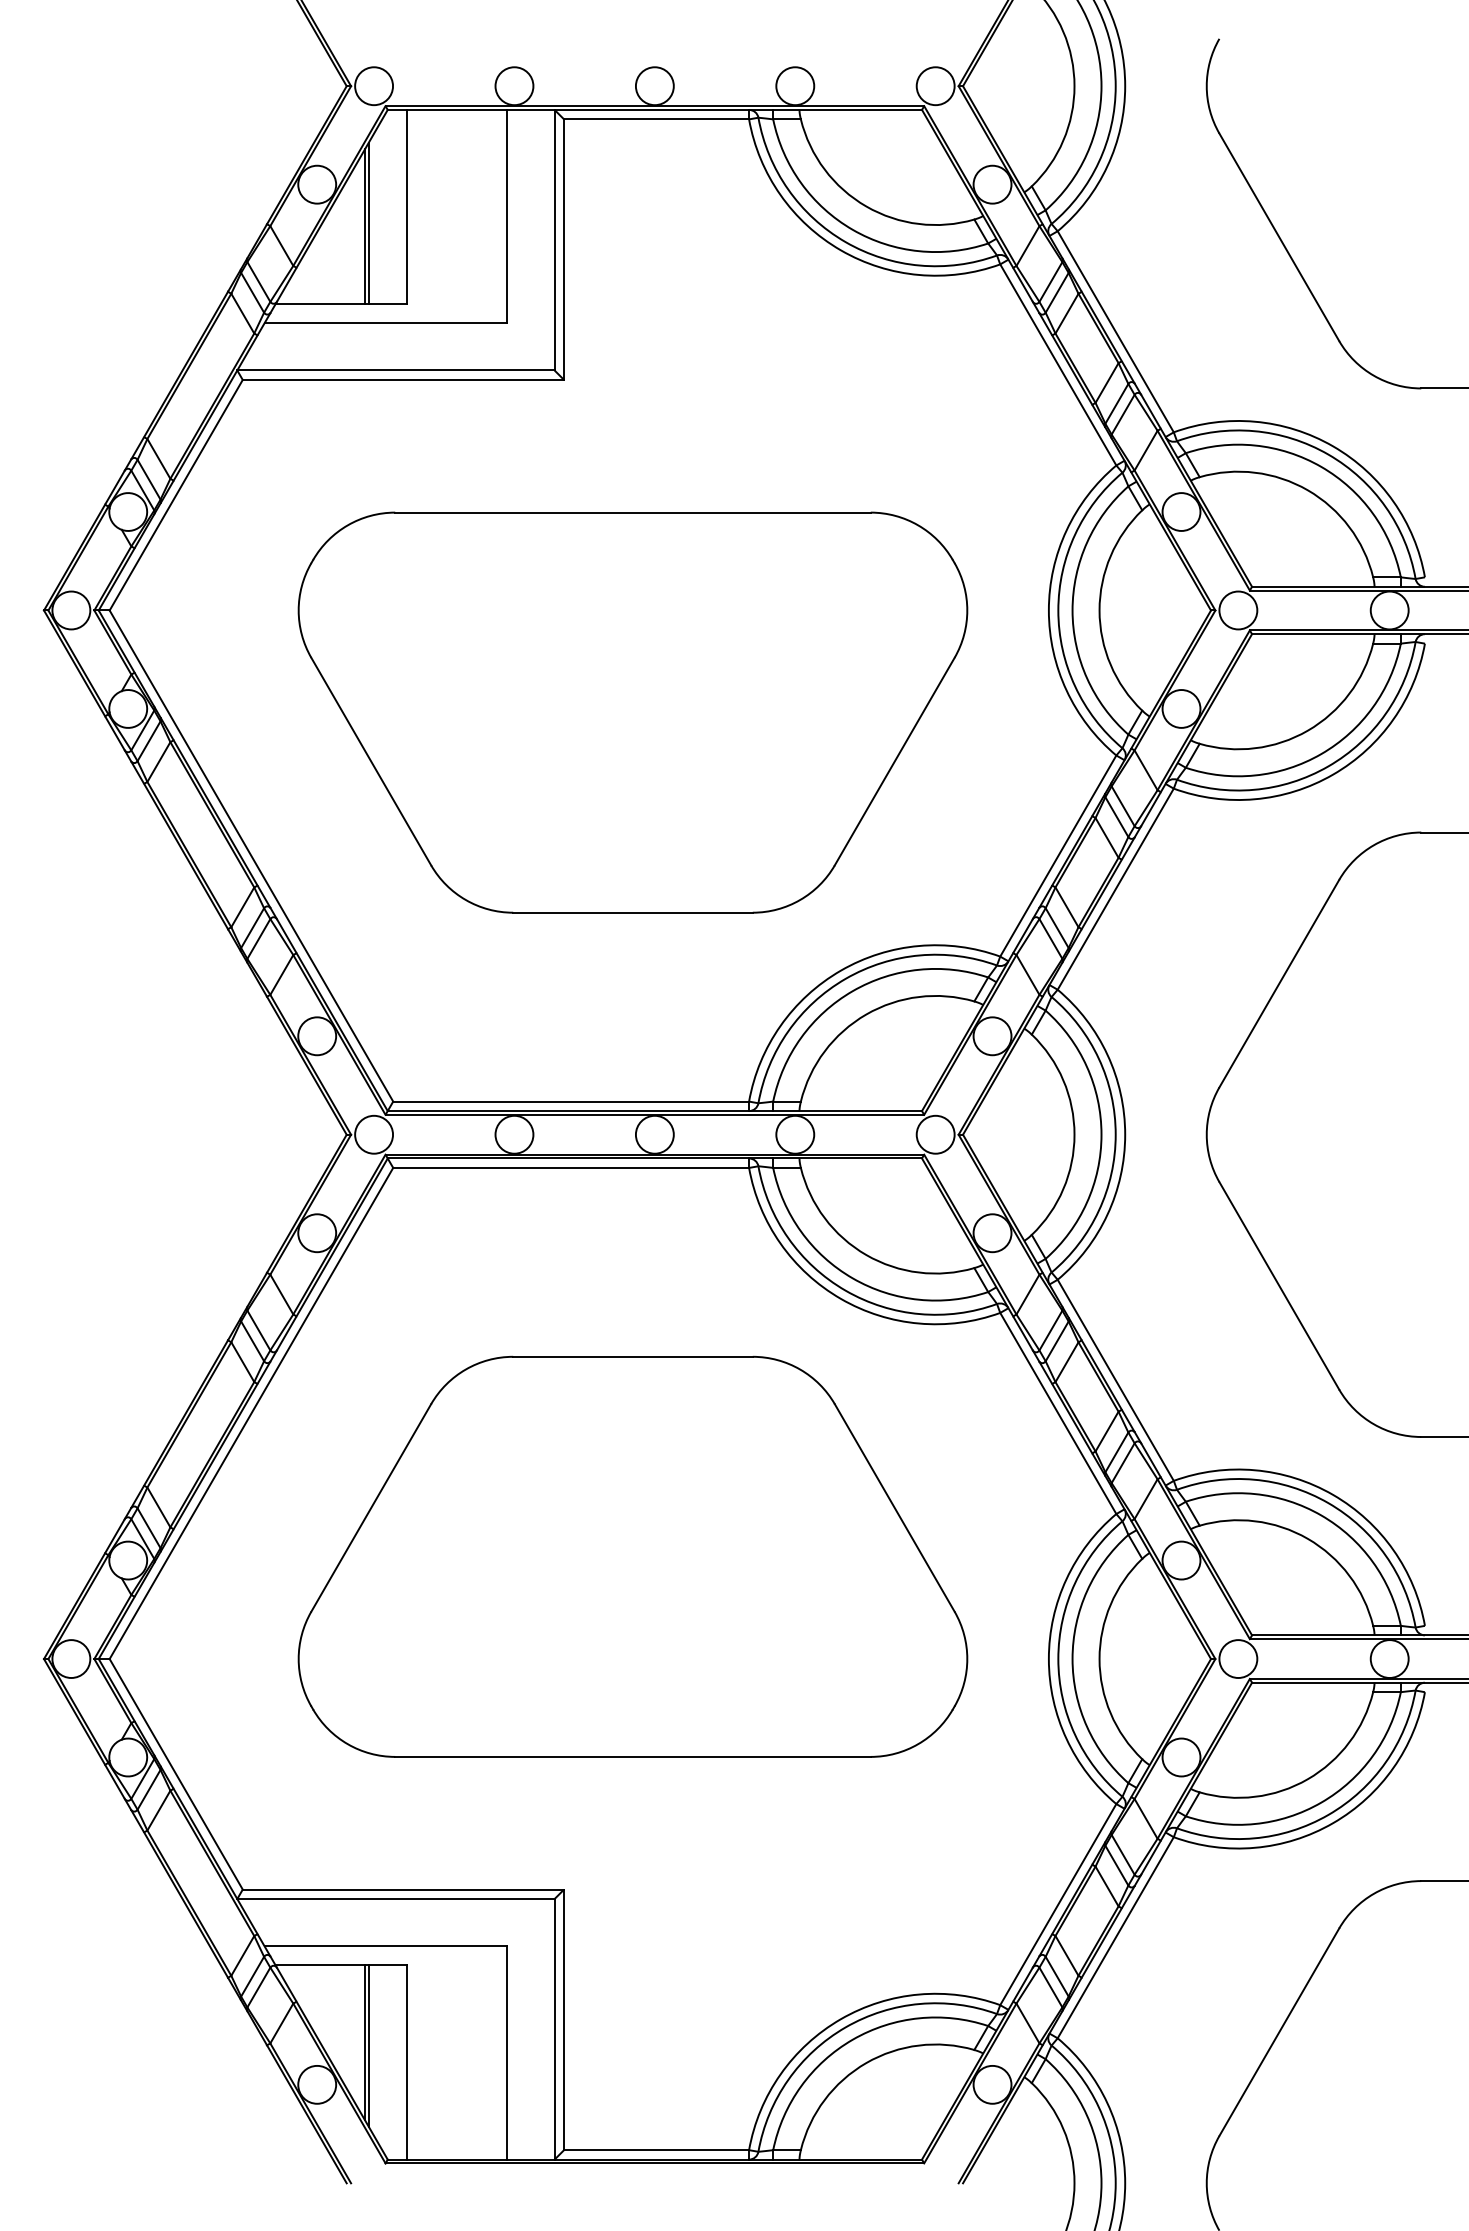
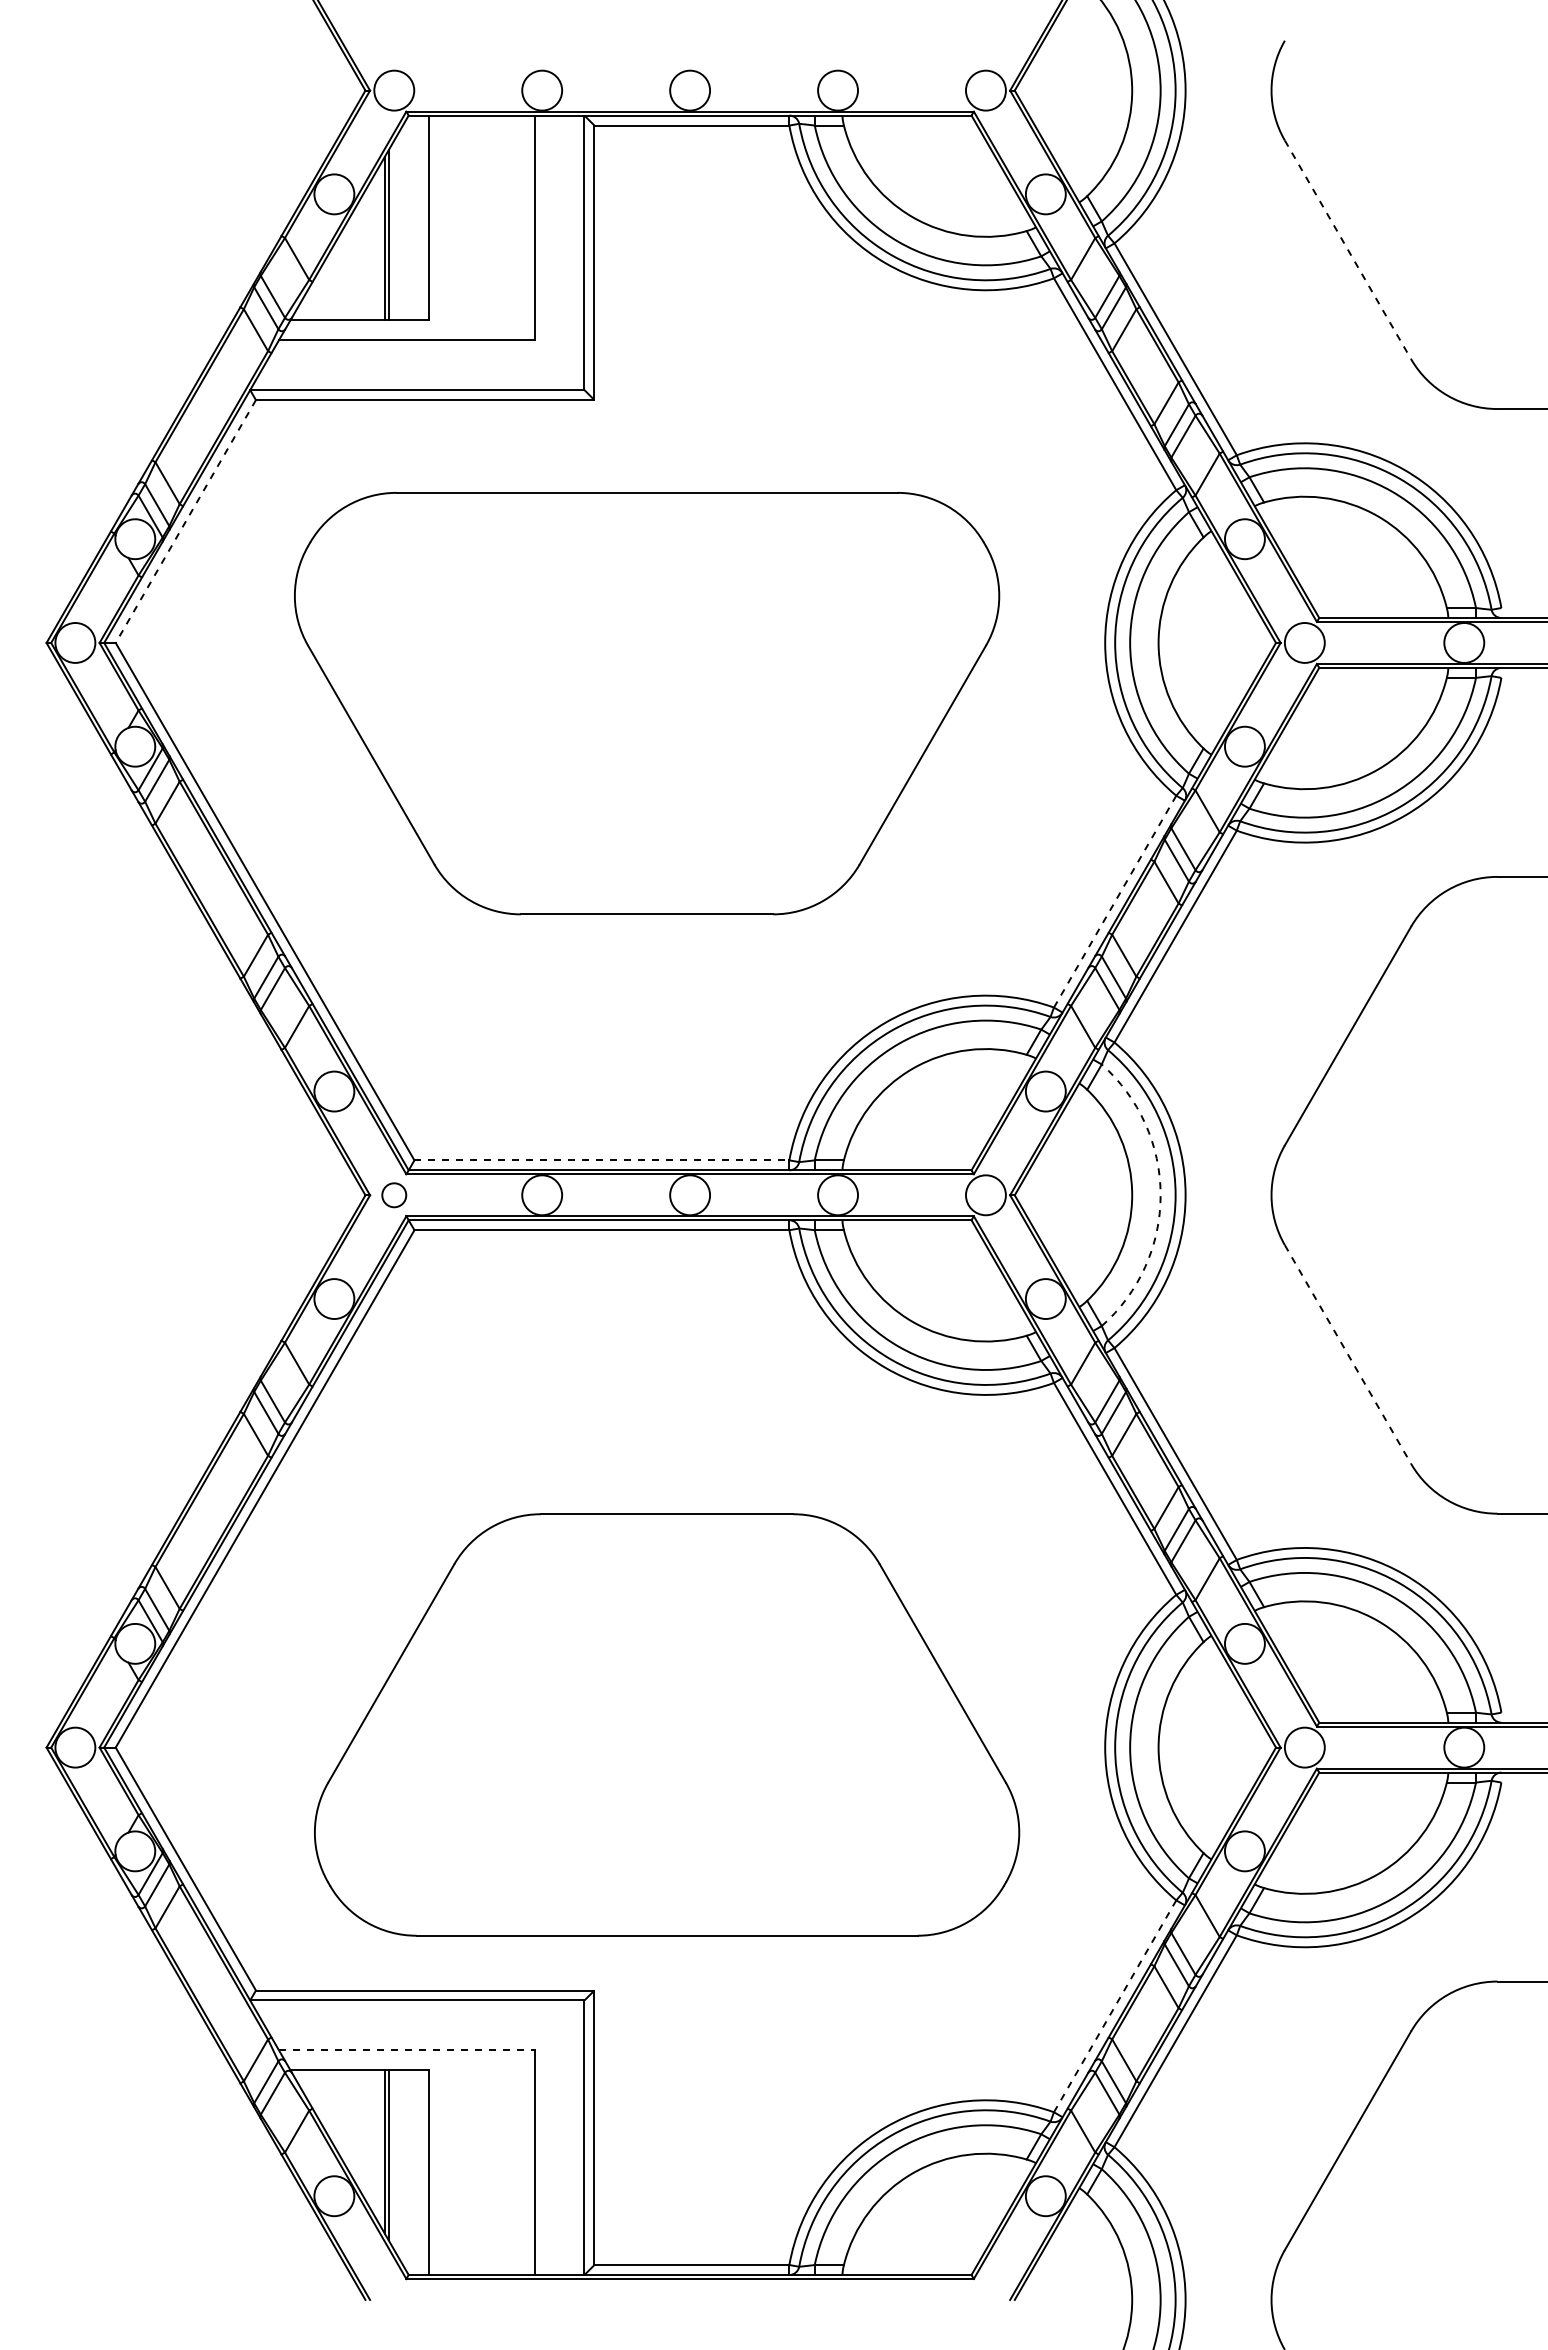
line: (1279, 237) -> (1348, 250), solid -> dashed
line: (175, 495) -> (185, 521), solid -> dashed
part: (633, 712) -> (647, 703), moved
line: (1058, 855) -> (1115, 901), solid -> dashed
line: (571, 1101) -> (602, 1160), solid -> dashed
circle: (374, 1134) -> (394, 1195), size x0.6
arc: (1101, 1134) -> (1160, 1195), solid -> dashed
line: (1279, 1285) -> (1348, 1354), solid -> dashed
part: (633, 1556) -> (667, 1724), moved
line: (1058, 1903) -> (1115, 2005), solid -> dashed
line: (385, 1946) -> (406, 2050), solid -> dashed

